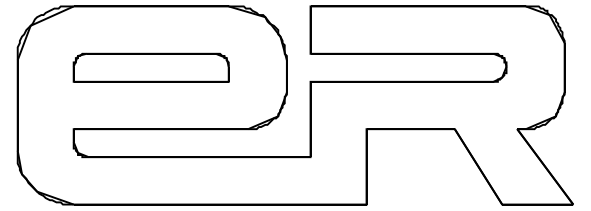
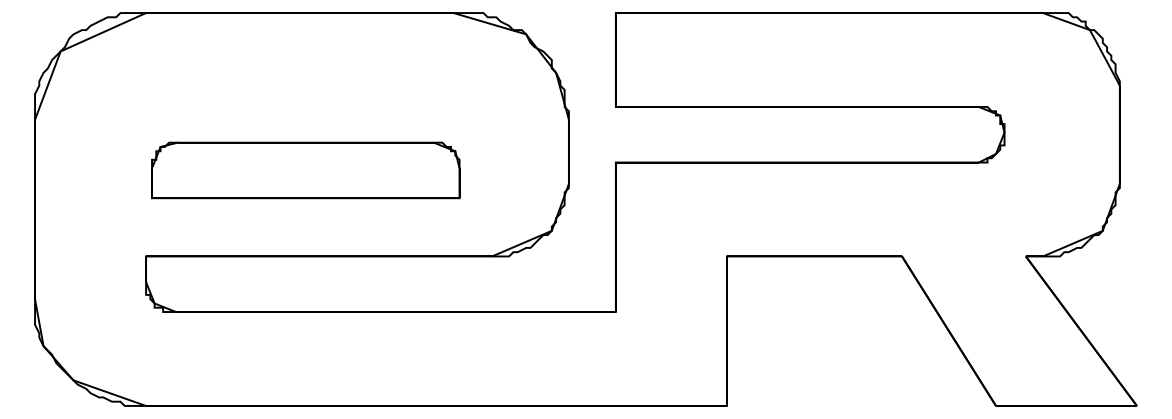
part: (150, 67) -> (304, 169), moved

